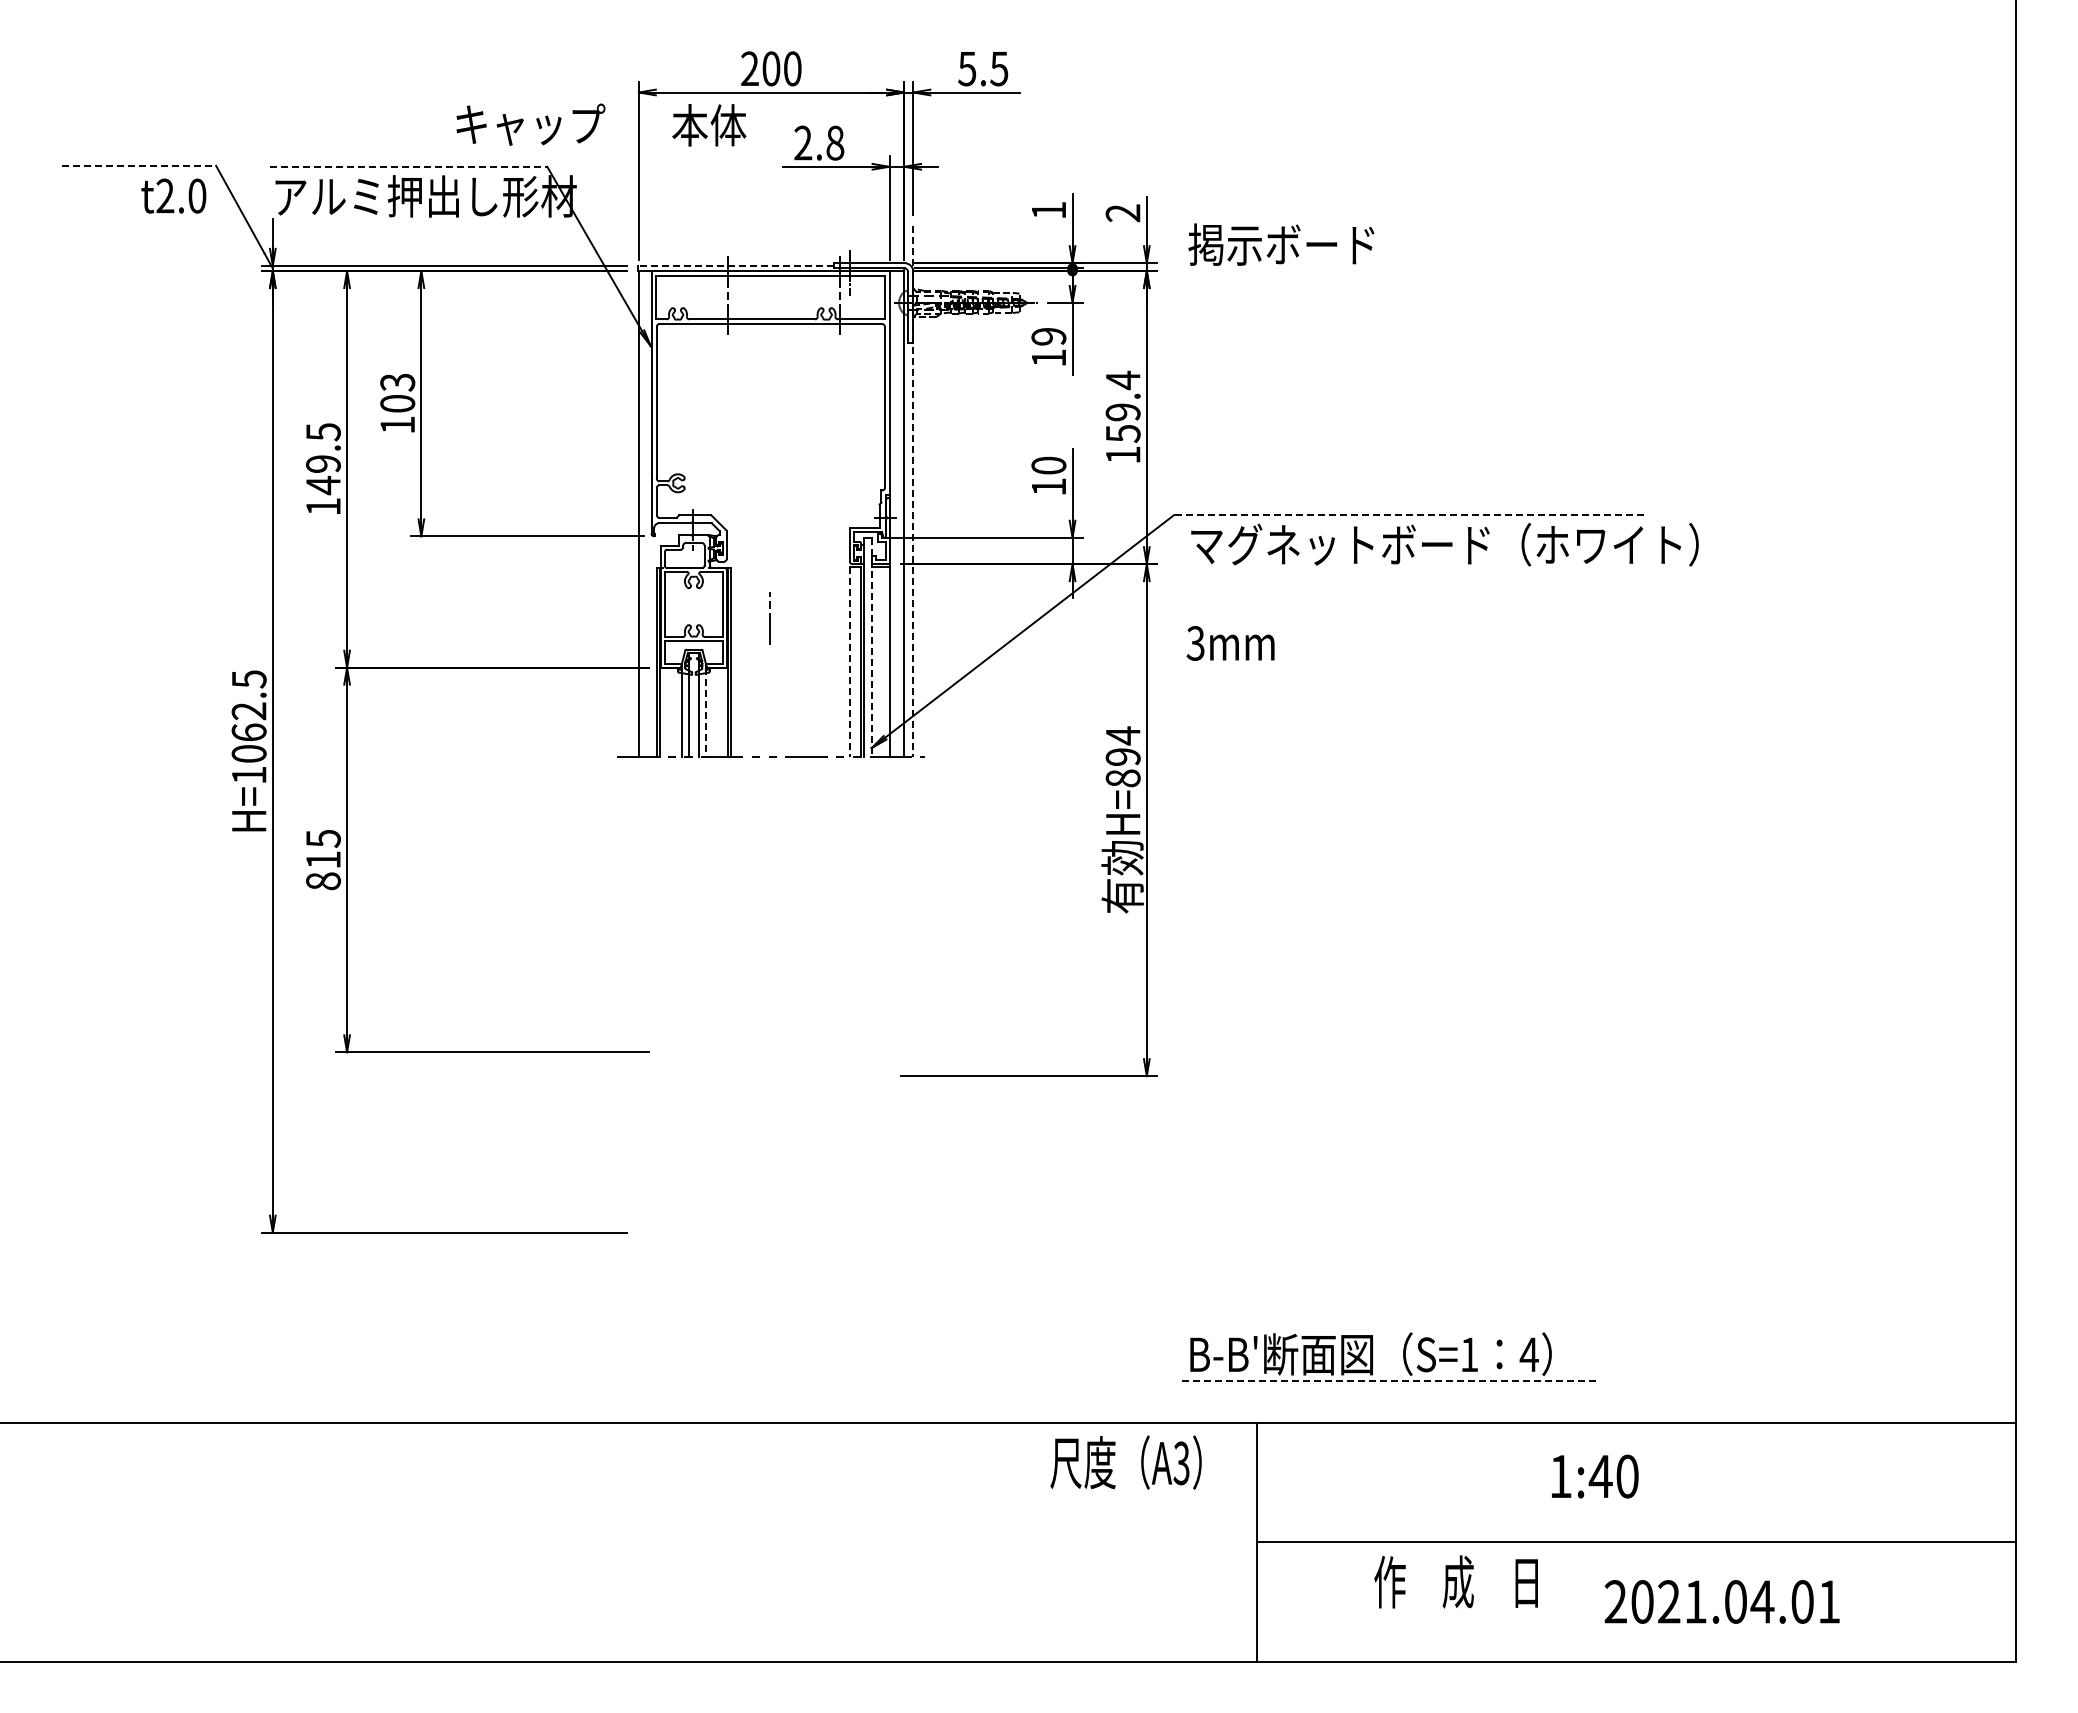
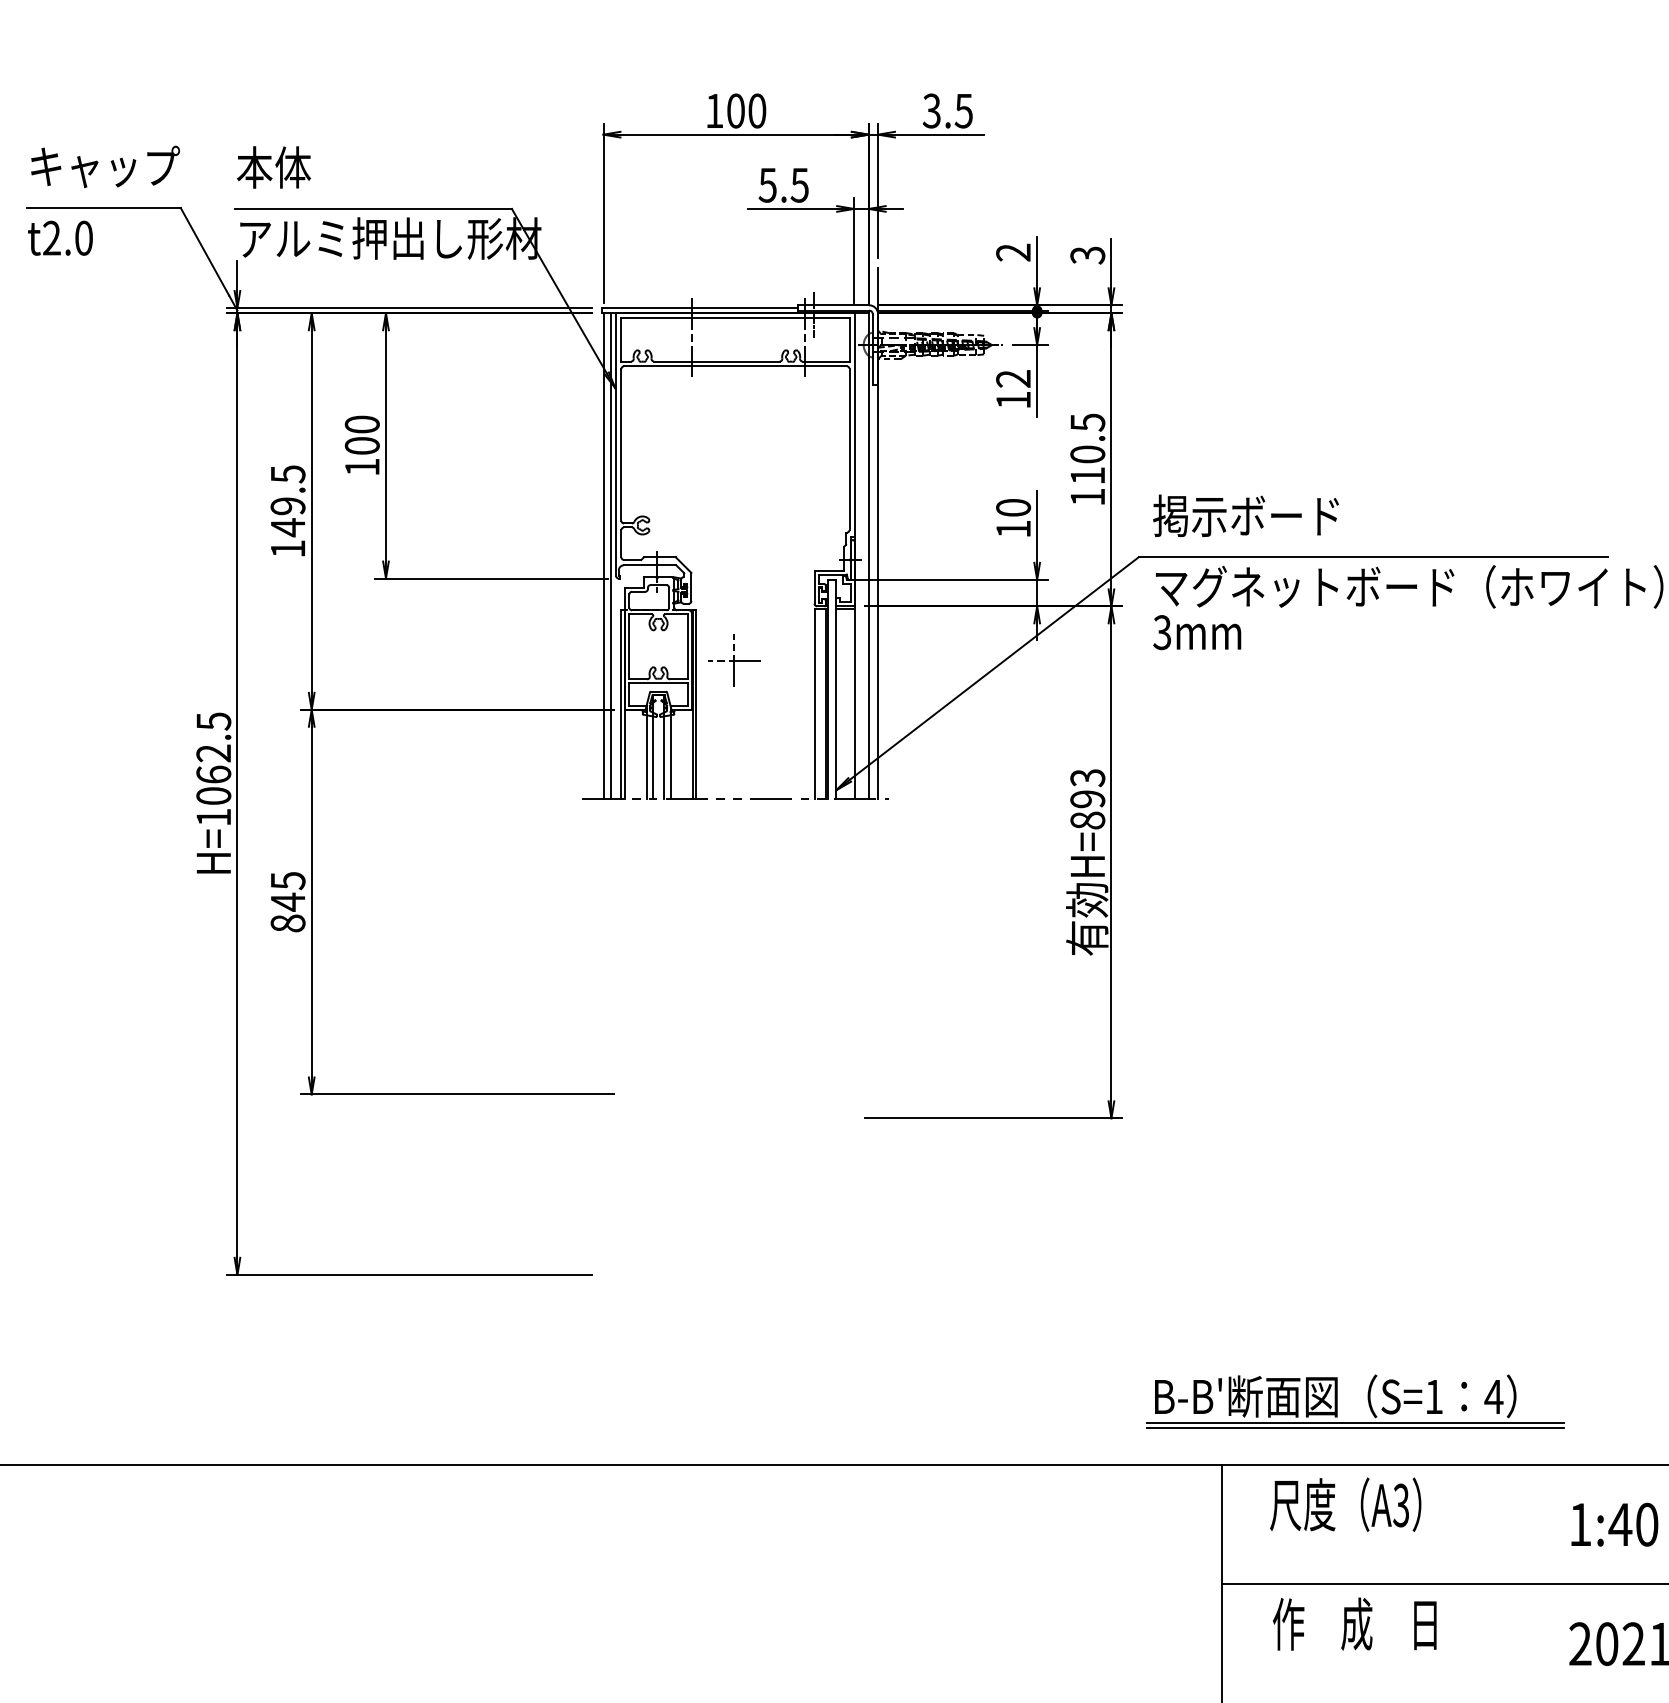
text: (749, 68) -> (714, 110), 200 -> 100
text: (967, 68) -> (932, 110), 5.5 -> 3.5
text: (530, 124) -> (105, 166), moved
text: (709, 125) -> (274, 167), moved
text: (819, 142) -> (784, 184), 2.8 -> 5.5
line: (139, 165) -> (104, 207), dashed -> solid
line: (408, 166) -> (373, 208), dashed -> solid
text: (173, 195) -> (60, 237), moved
text: (1048, 210) -> (1013, 252), 1 -> 2
text: (1123, 213) -> (1088, 255), 2 -> 3
text: (1281, 244) -> (1246, 515), moved
line: (735, 265) -> (700, 307), dashed -> solid
text: (1049, 336) -> (1014, 378), 19 -> 12
text: (397, 382) -> (362, 424), 103 -> 100
text: (1122, 406) -> (1087, 448), 159.4 -> 110.5
line: (913, 491) -> (878, 533), dashed -> solid
line: (646, 513) -> (611, 555), added
line: (1408, 515) -> (1373, 557), dashed -> solid
line: (769, 618) -> (734, 660), added
text: (1230, 643) -> (1197, 632), moved
line: (871, 647) -> (836, 689), dashed -> solid
line: (849, 661) -> (814, 703), dashed -> solid
line: (705, 712) -> (670, 754), dashed -> solid
text: (1122, 735) -> (1087, 777), H=894 -> H=893
text: (323, 859) -> (288, 901), 815 -> 845
line: (1391, 1380) -> (1356, 1422), dashed -> solid
line: (1390, 1386) -> (1355, 1428), added
text: (1125, 1462) -> (1345, 1504), moved
text: (1595, 1476) -> (1615, 1524), moved
text: (1455, 1581) -> (1354, 1623), moved

